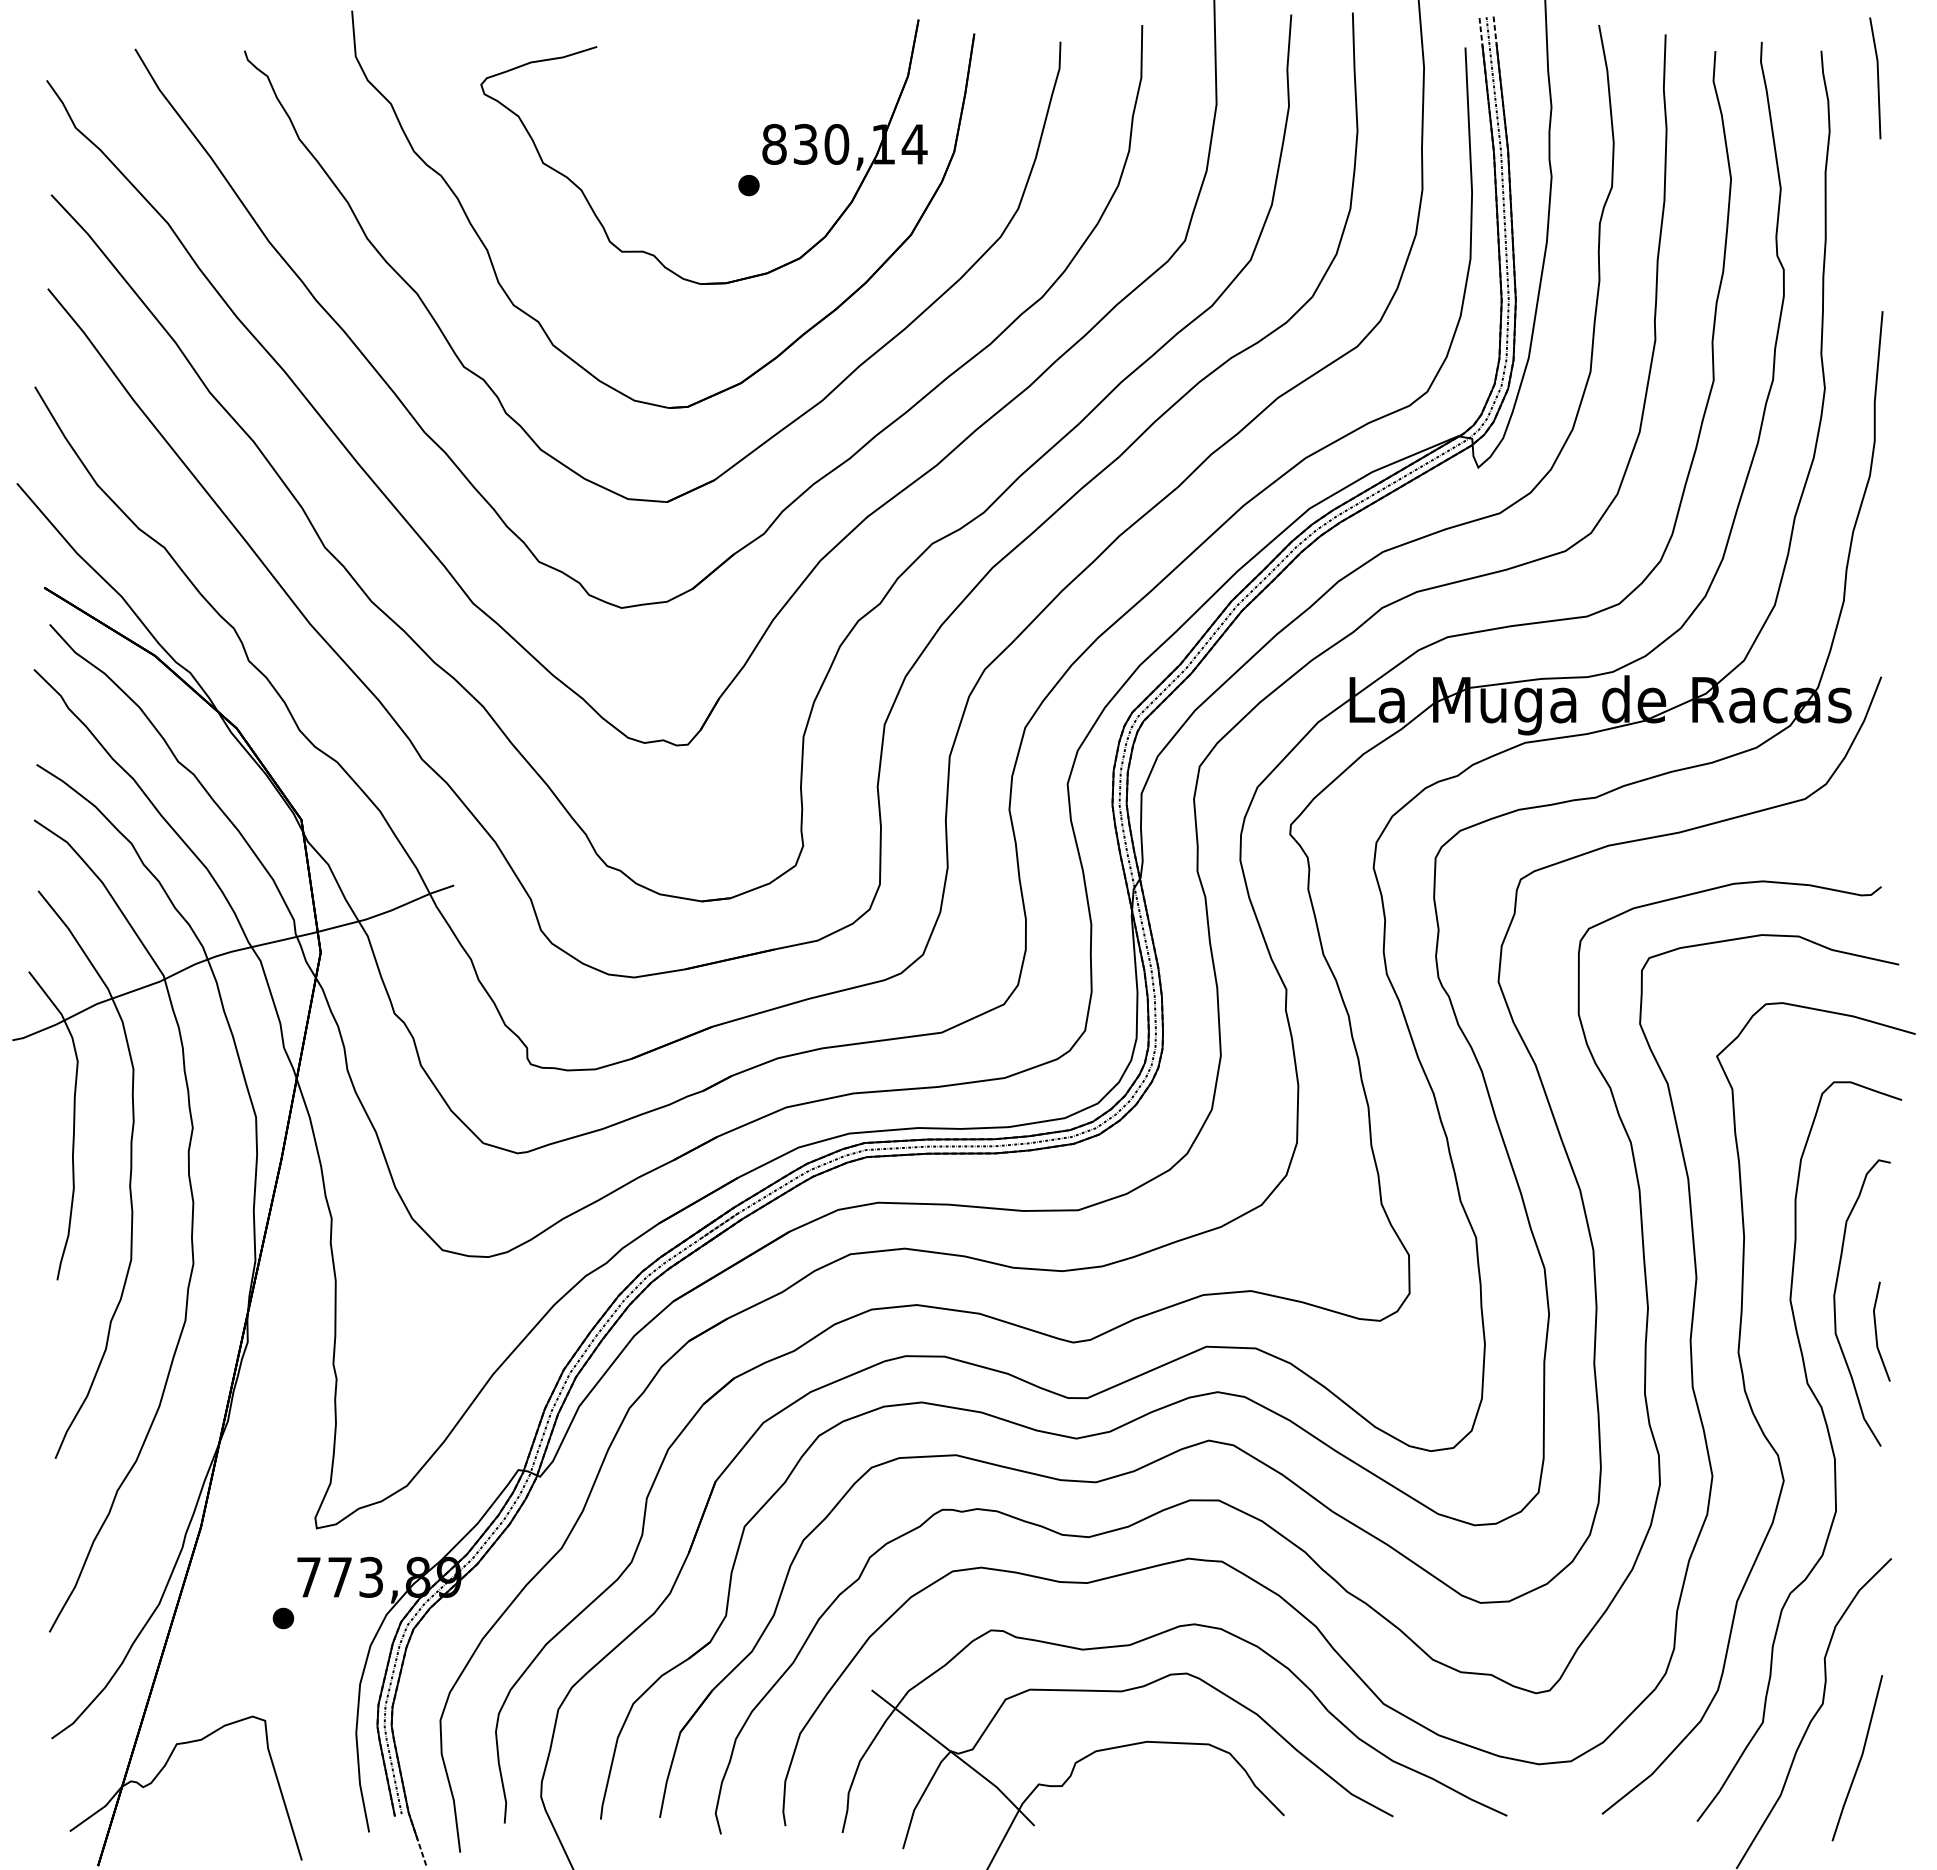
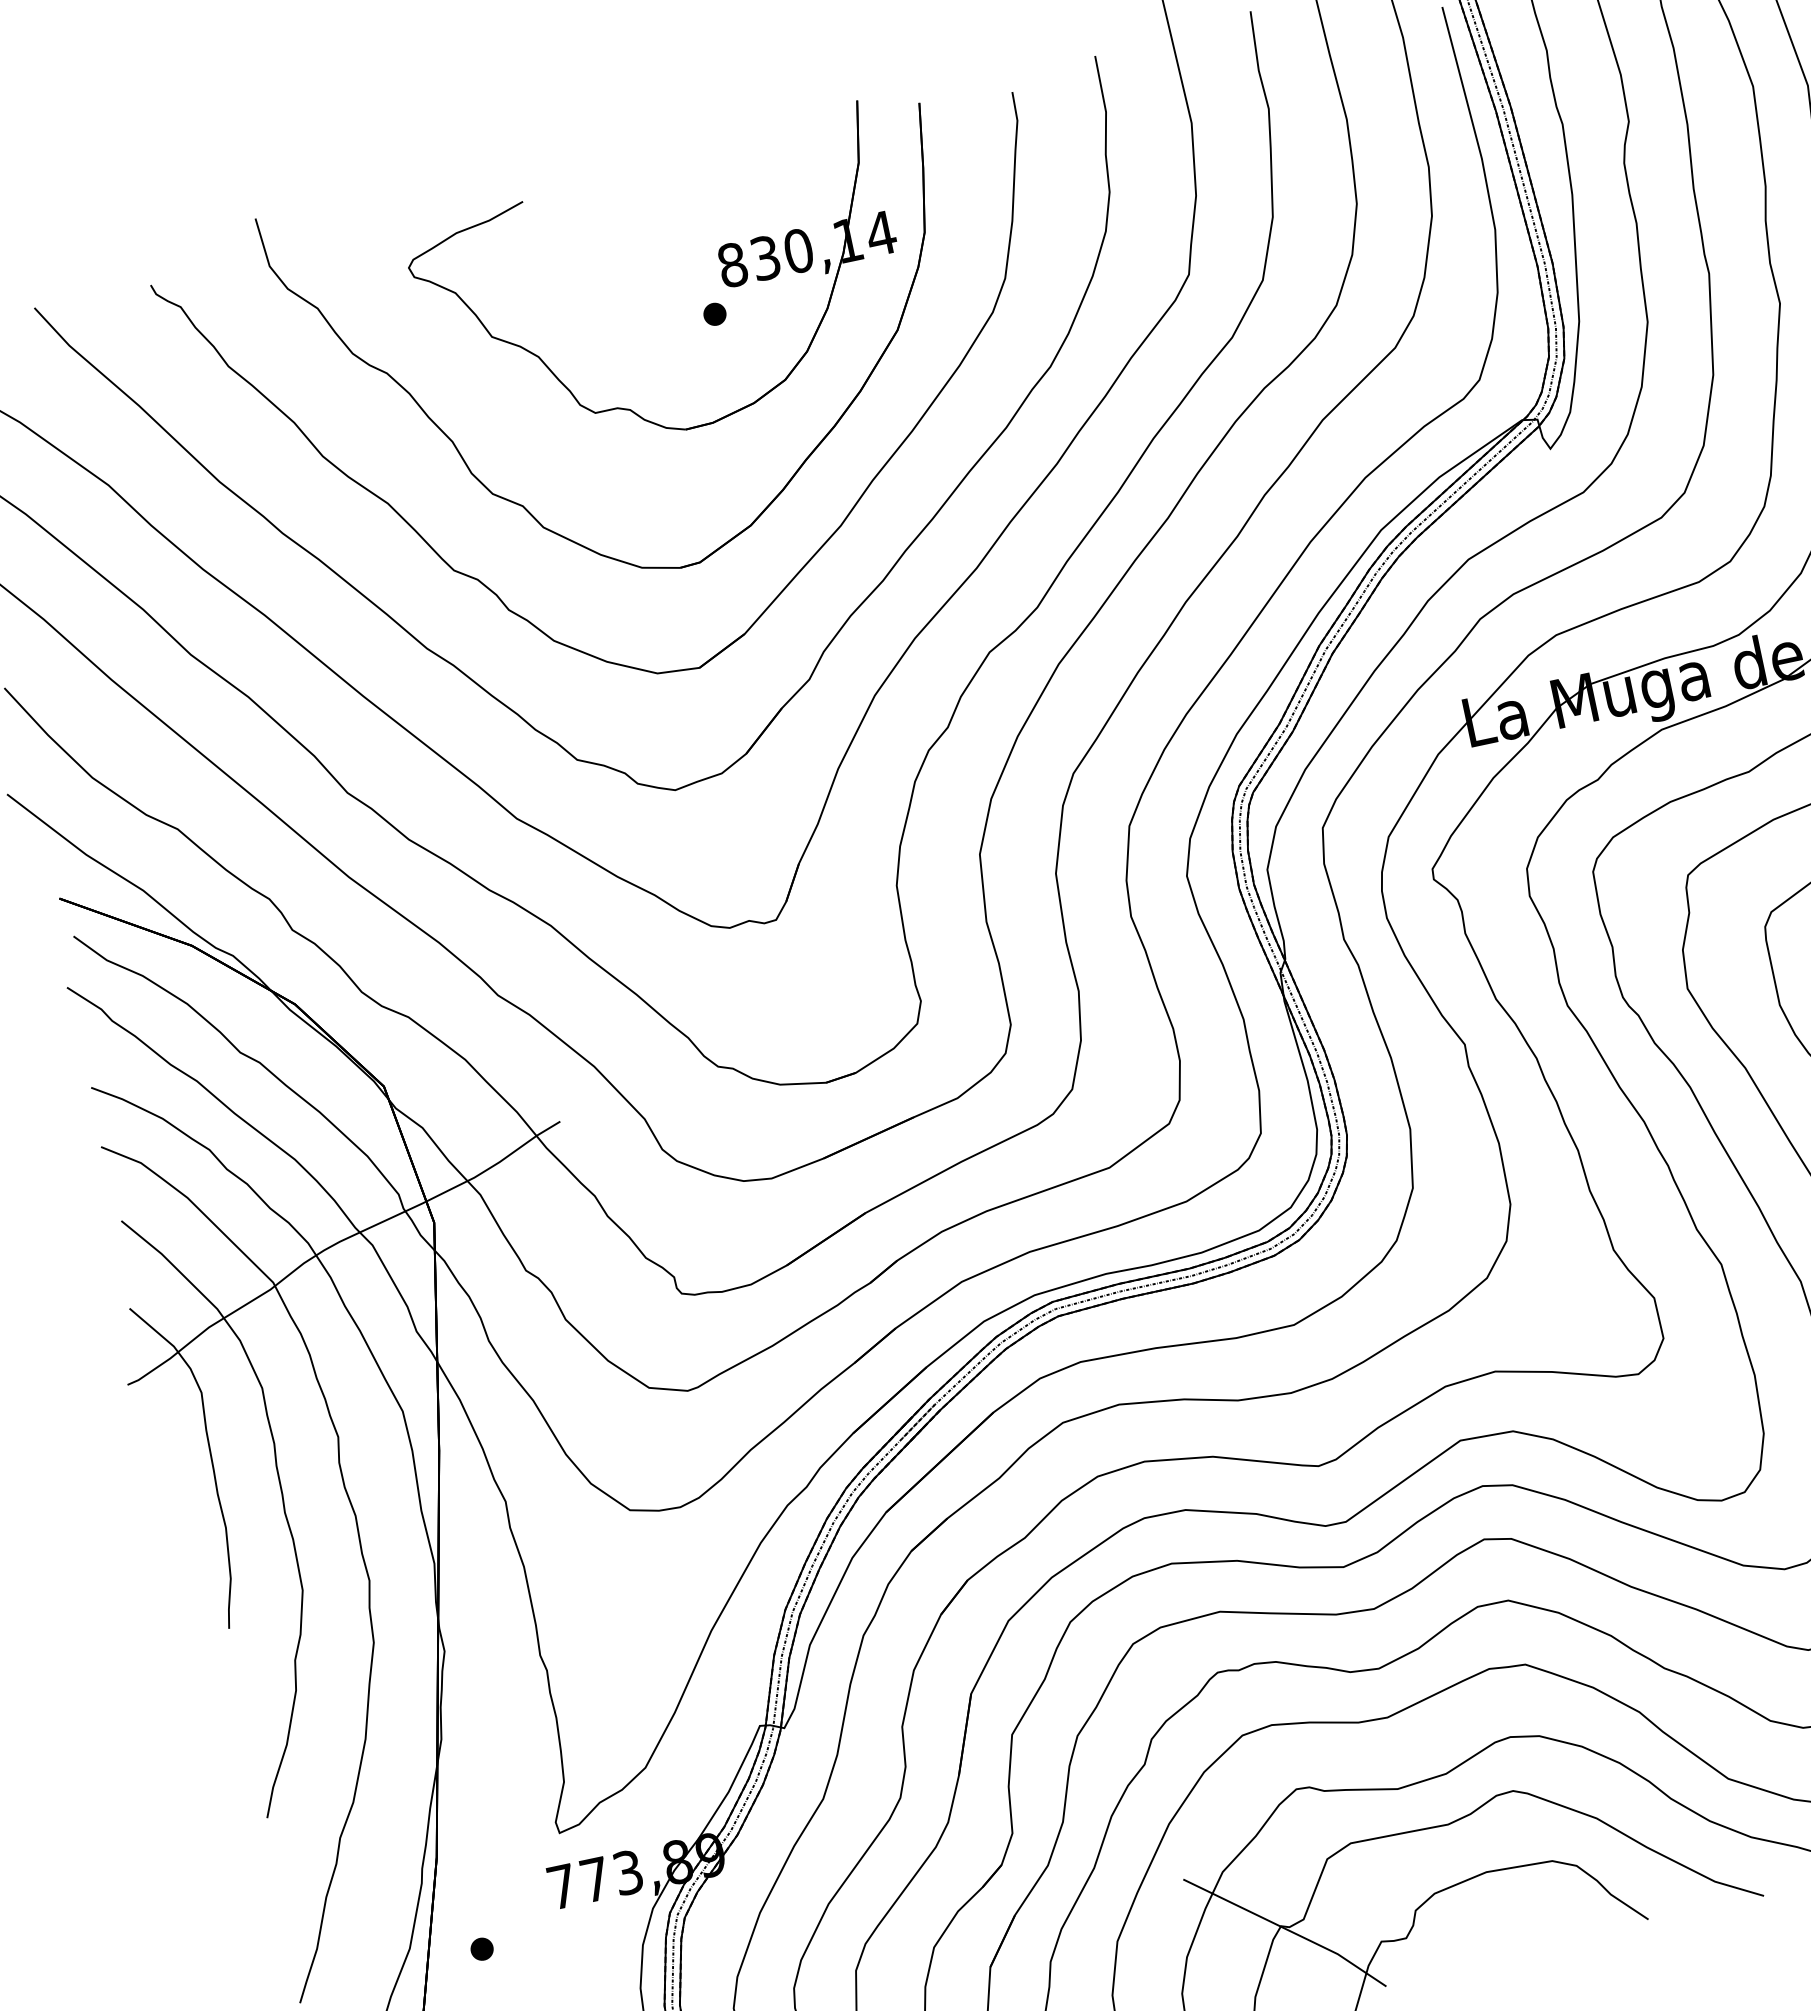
part: (283, 1618) -> (482, 1949), moved

